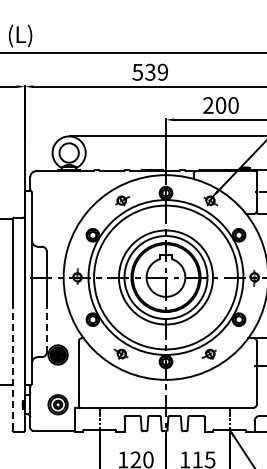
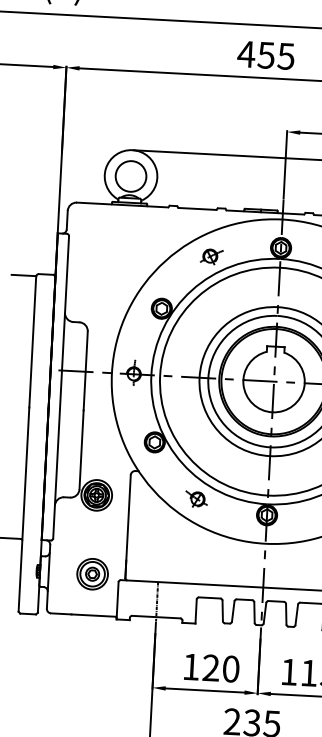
text: (150, 71) -> (266, 54), 539 -> 455
line: (47, 326) -> (82, 449), dashed -> solid
line: (12, 366) -> (23, 509), dashed -> solid

